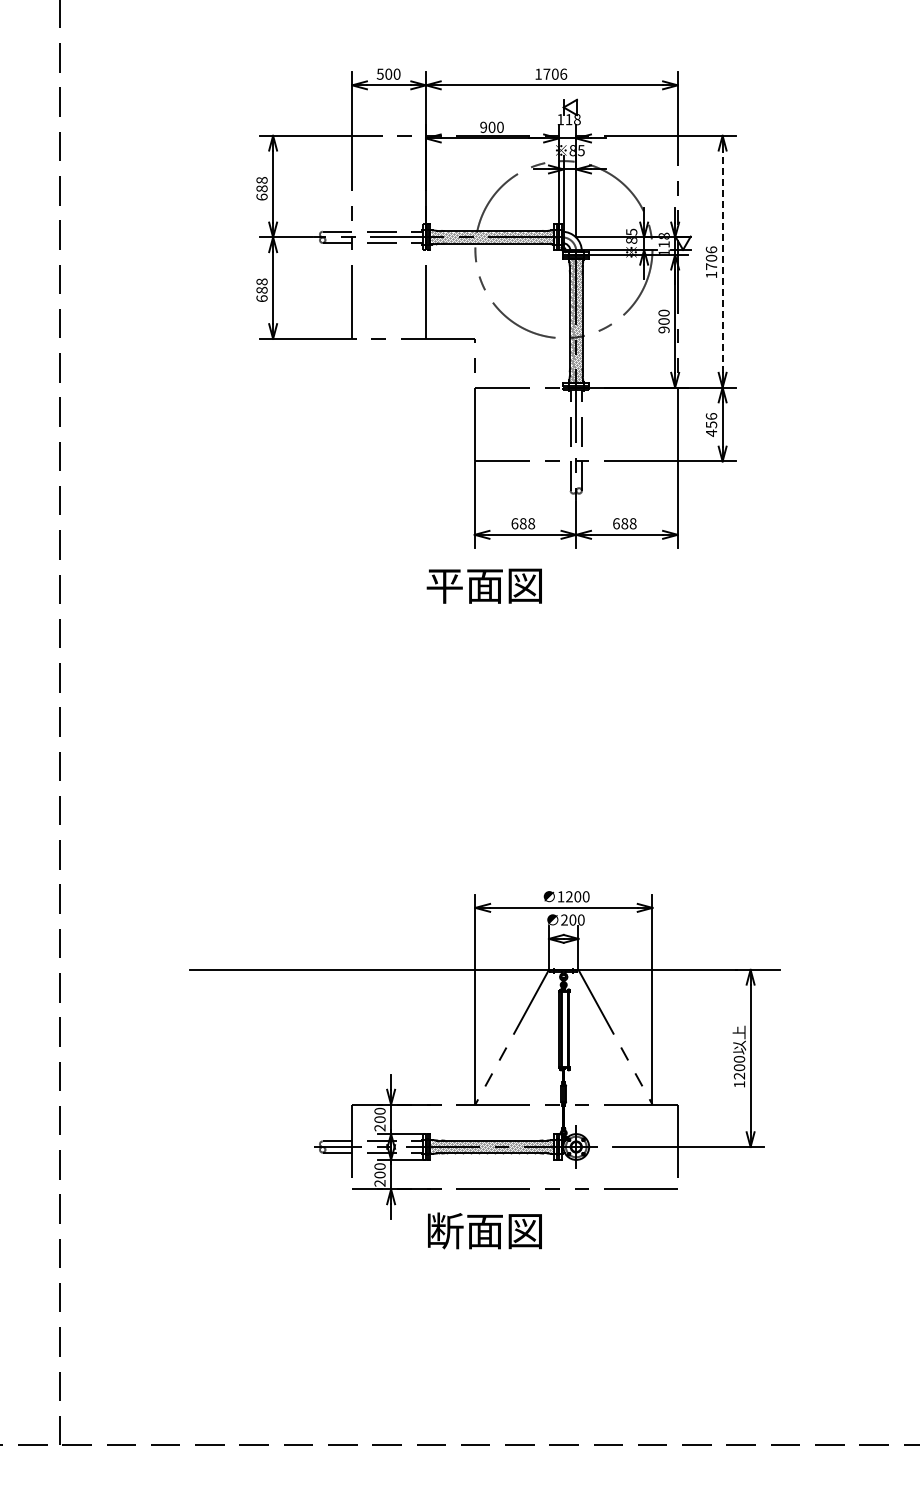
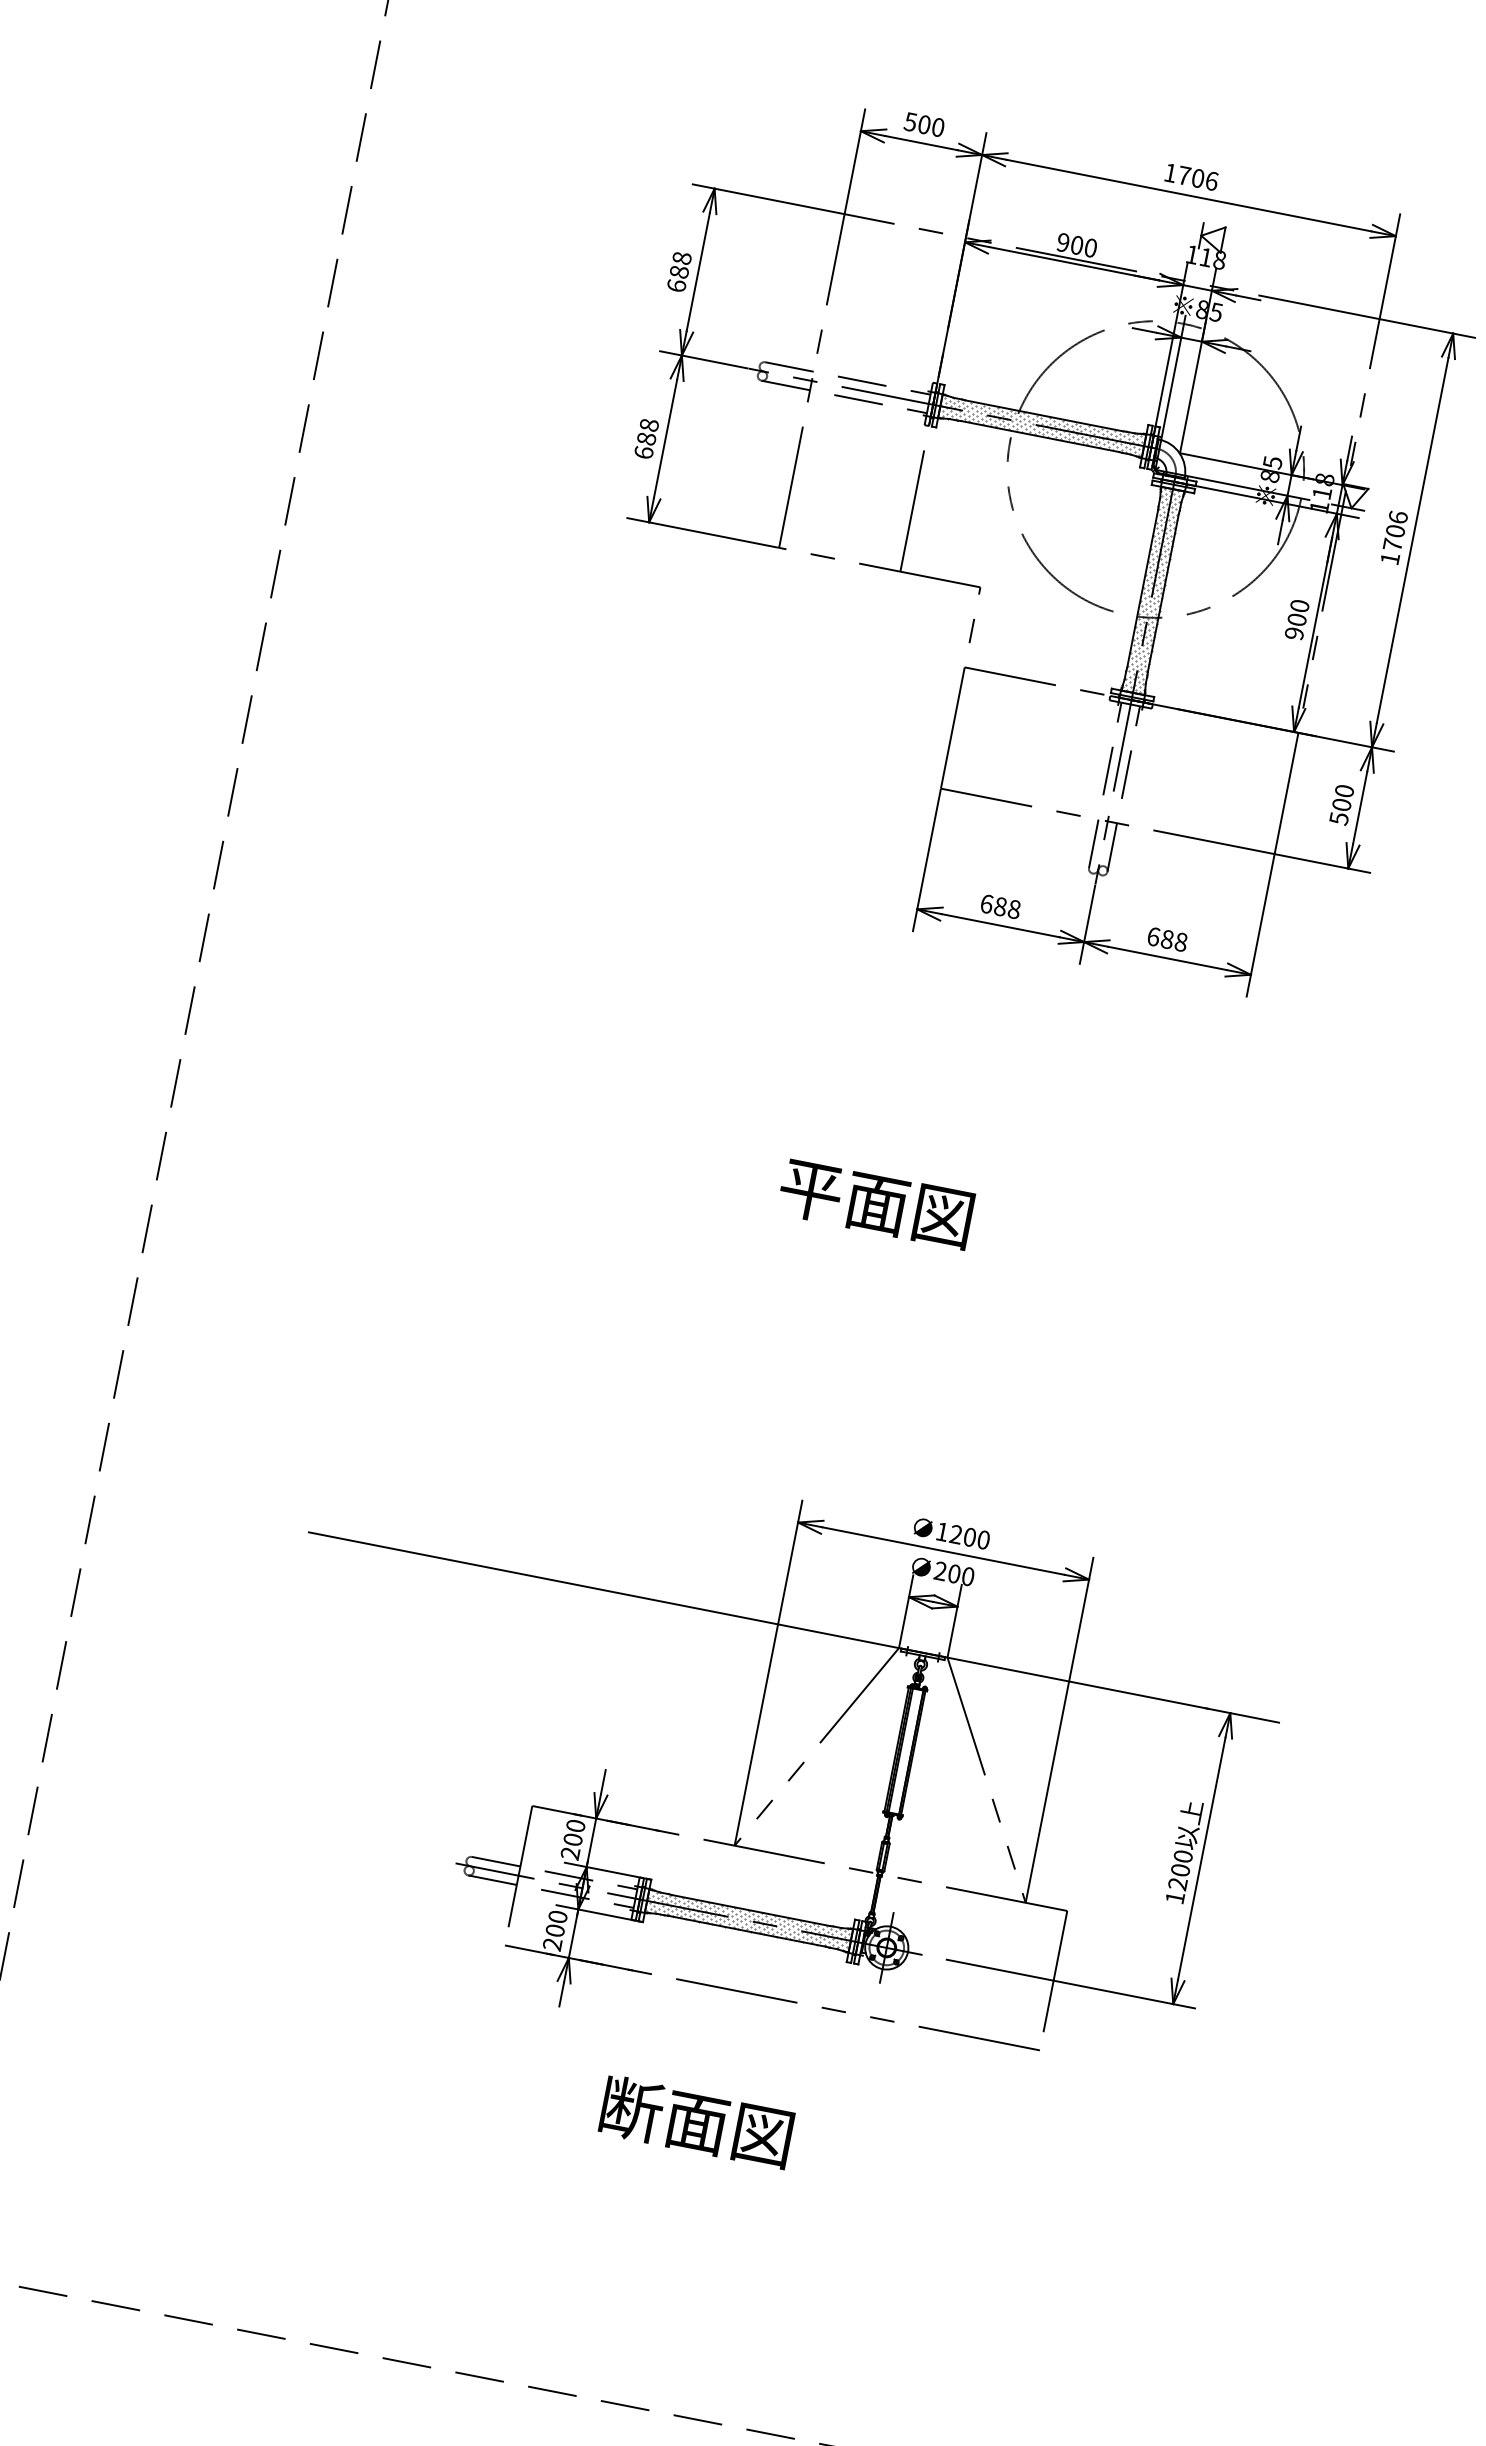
line: (722, 261) -> (1412, 540), dashed -> solid
text: (711, 425) -> (1341, 805), 456 -> 500
text: (483, 585) -> (874, 1202), moved
text: (484, 1230) -> (696, 2121), moved

